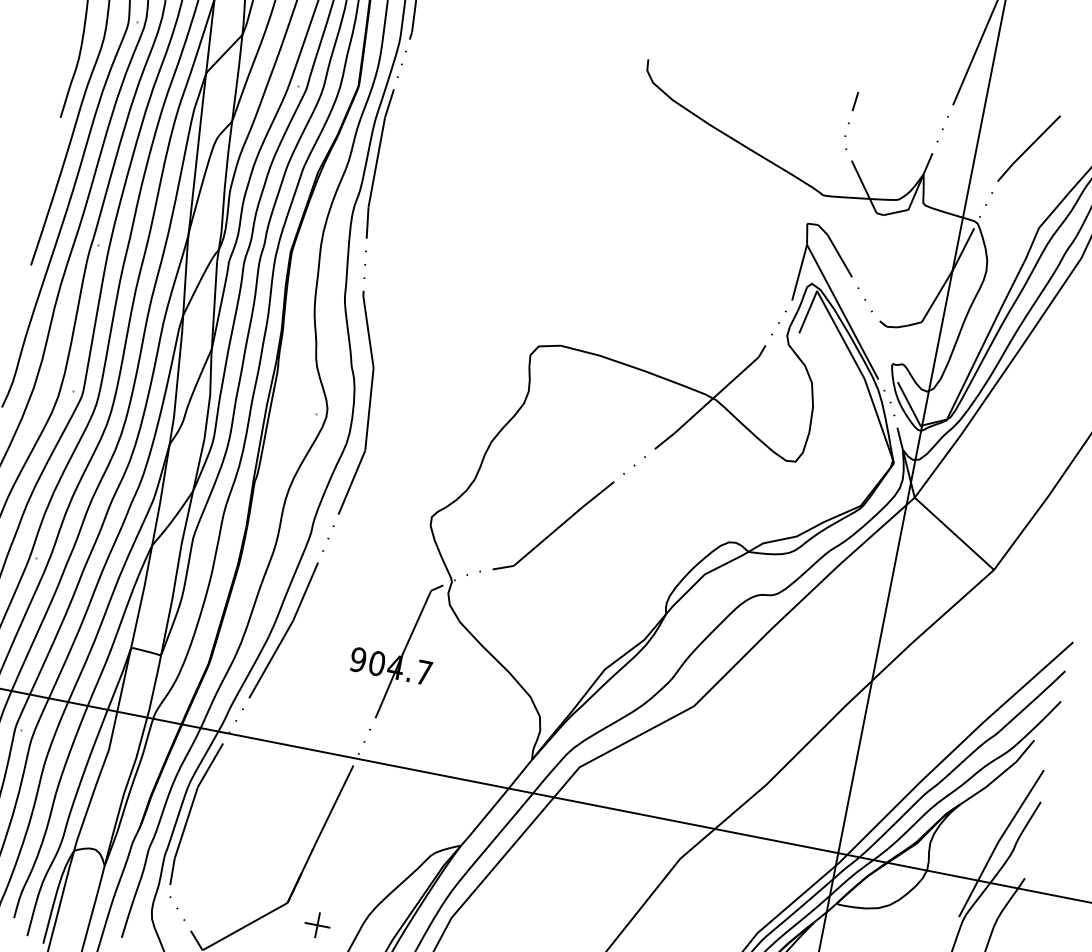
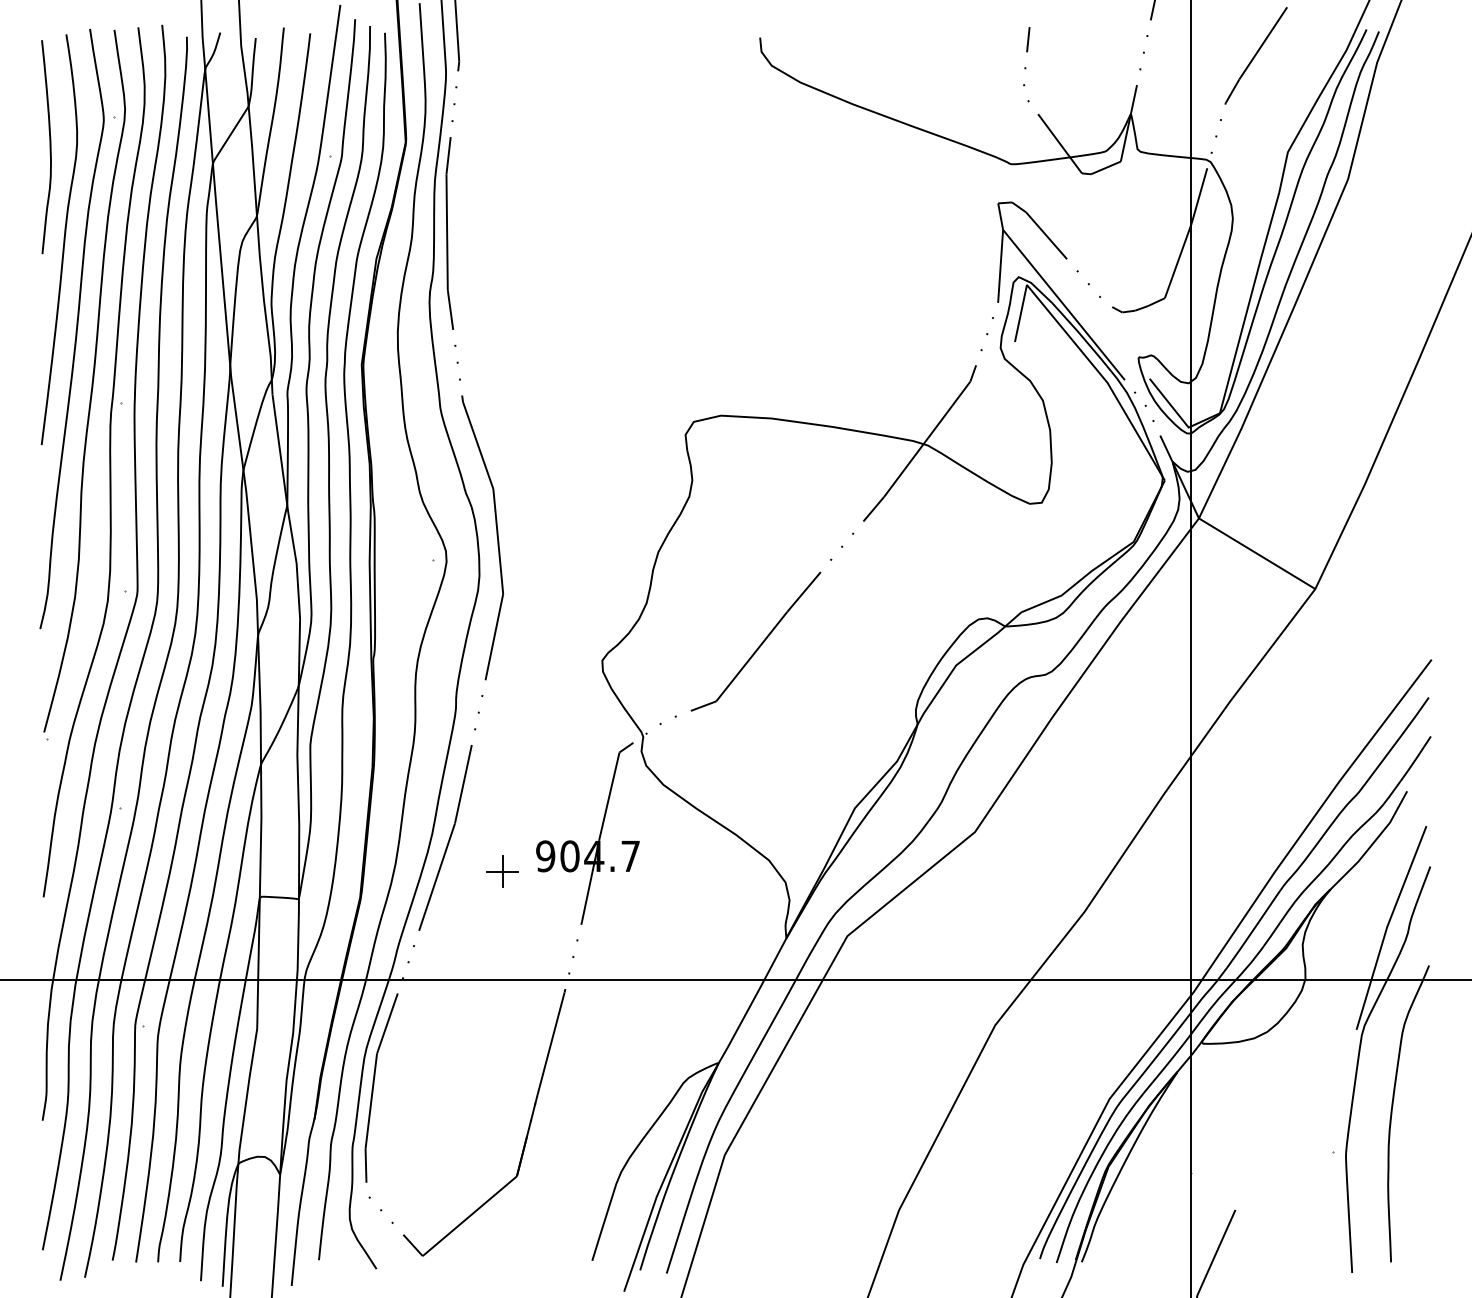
part: (317, 924) -> (502, 871), moved

